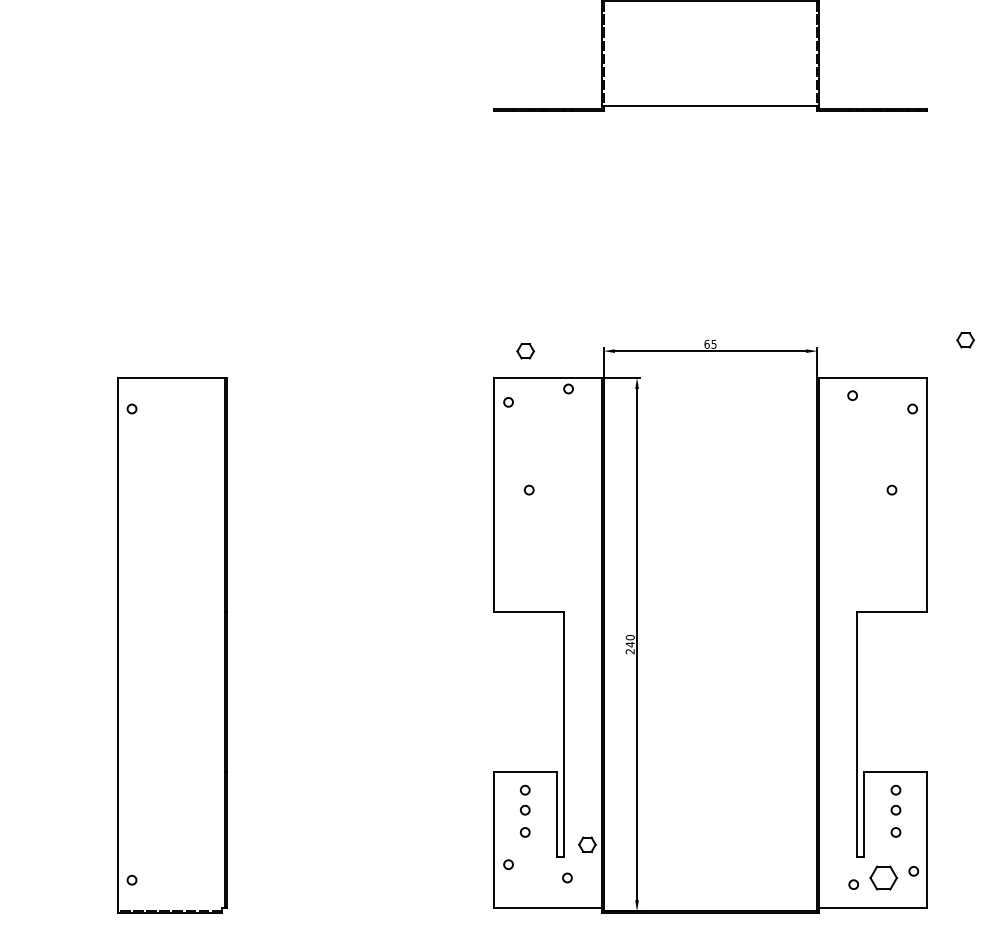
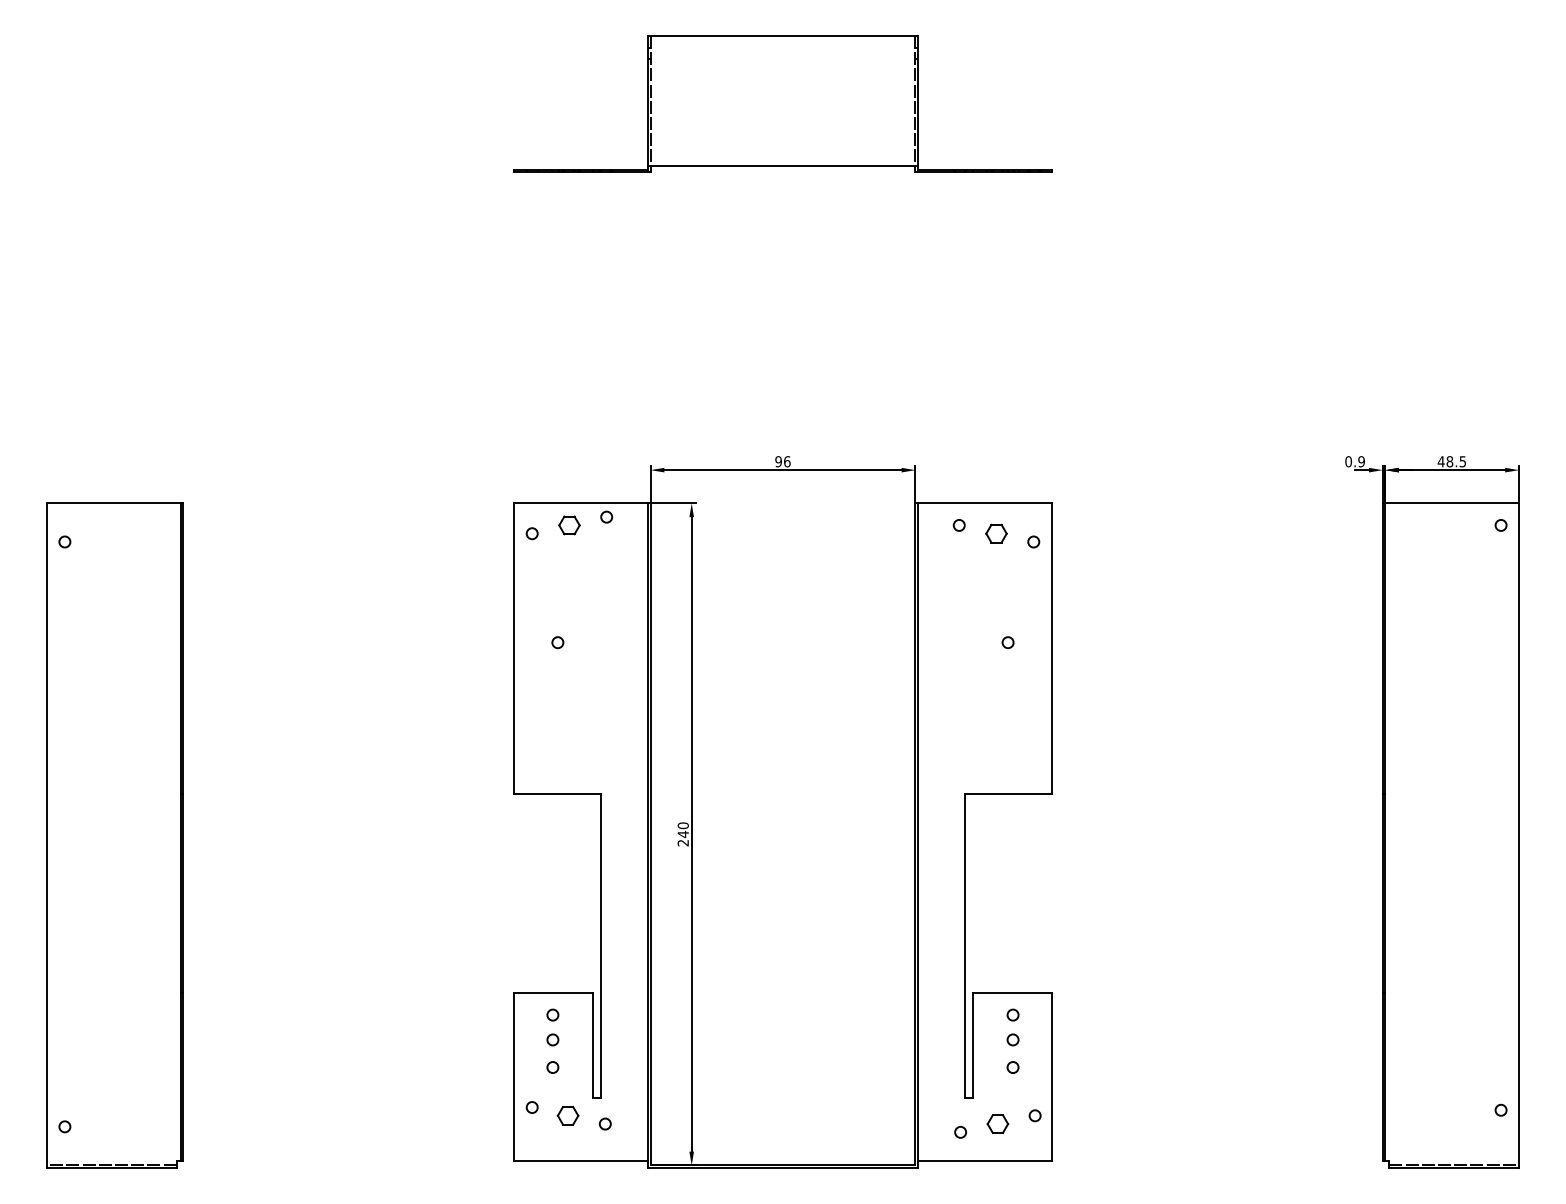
part: (965, 340) -> (996, 533), moved
text: (710, 344) -> (782, 461), 65 -> 96
part: (525, 351) -> (569, 525), moved
part: (586, 844) -> (567, 1115), moved
part: (883, 877) -> (997, 1123), size x0.62

